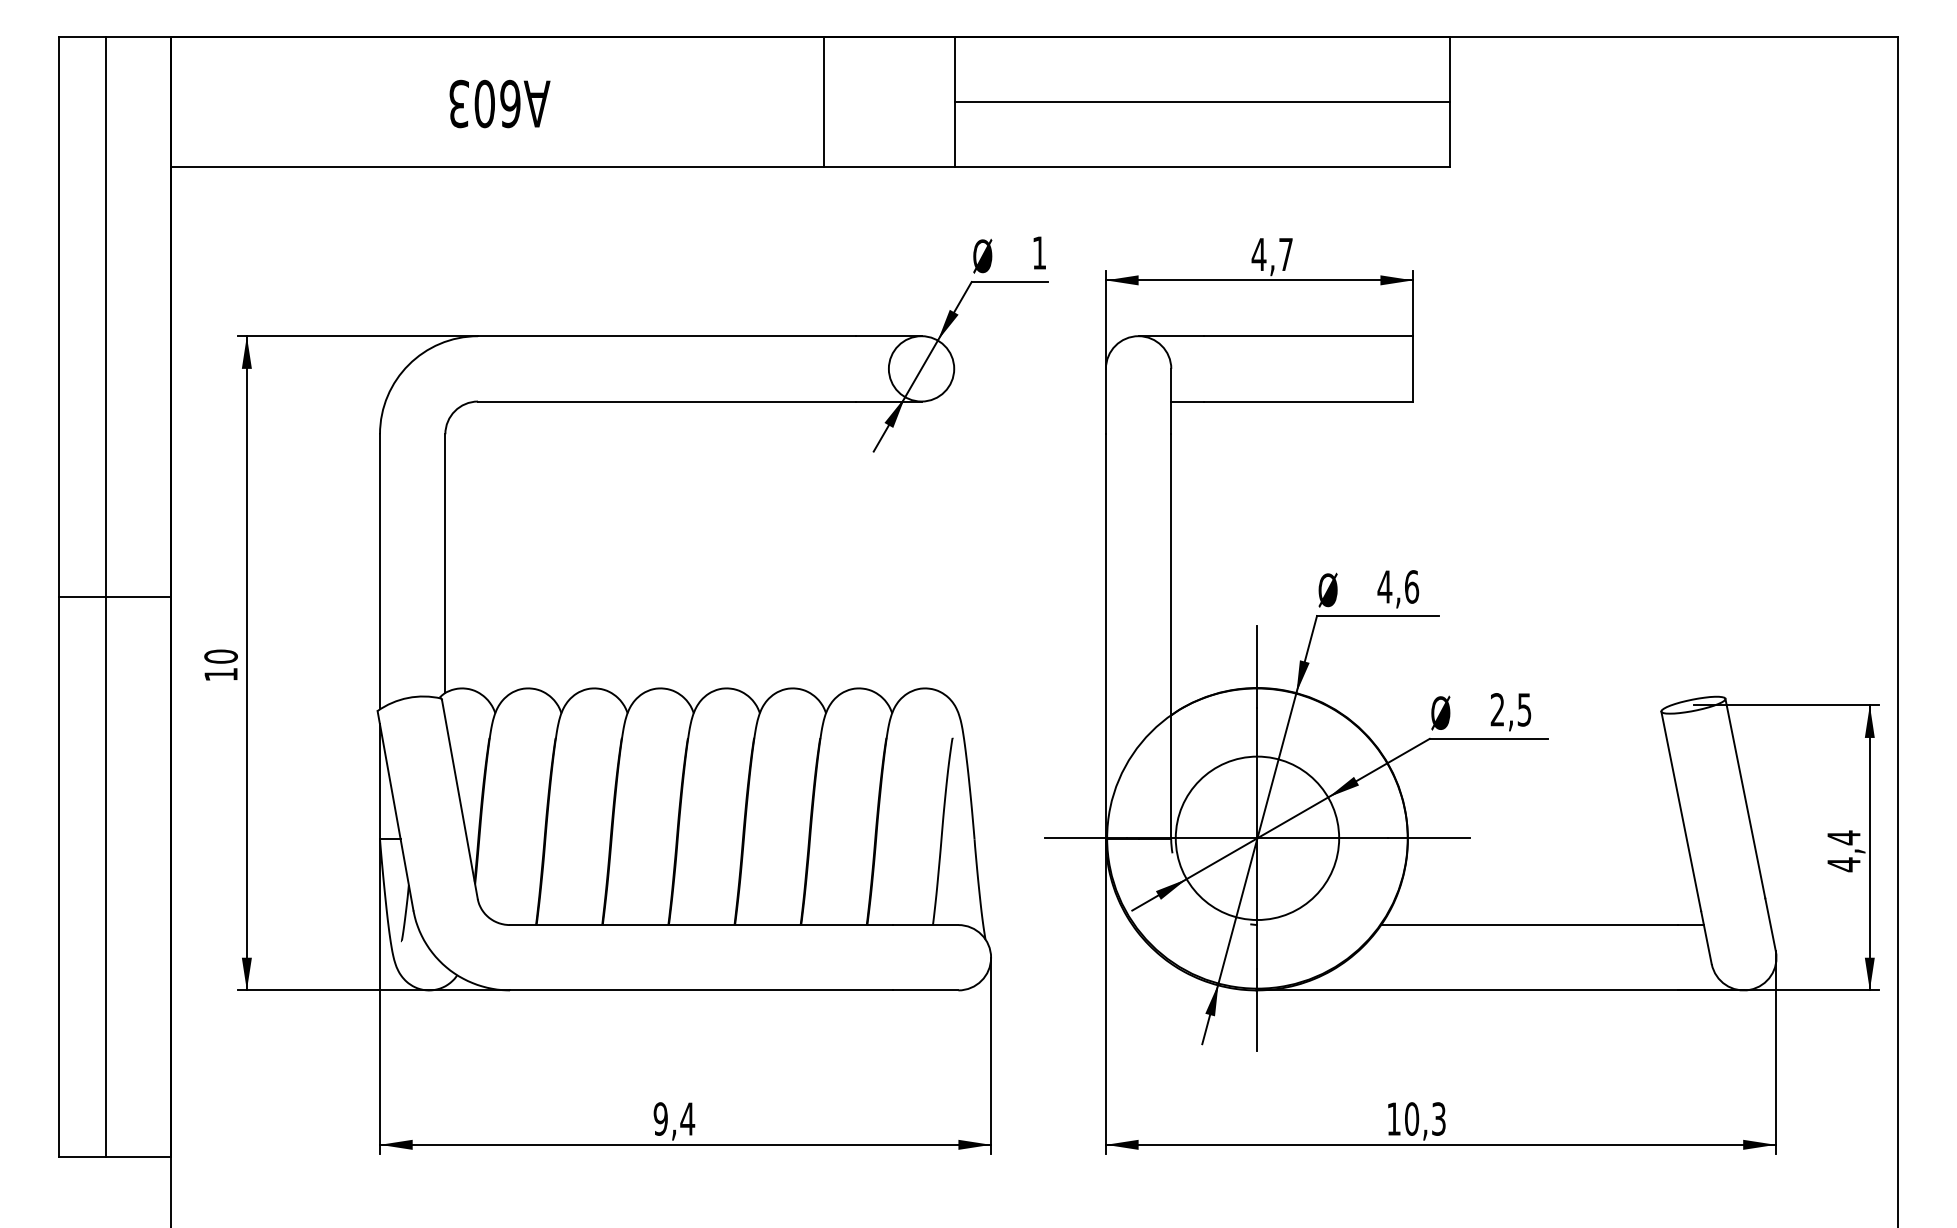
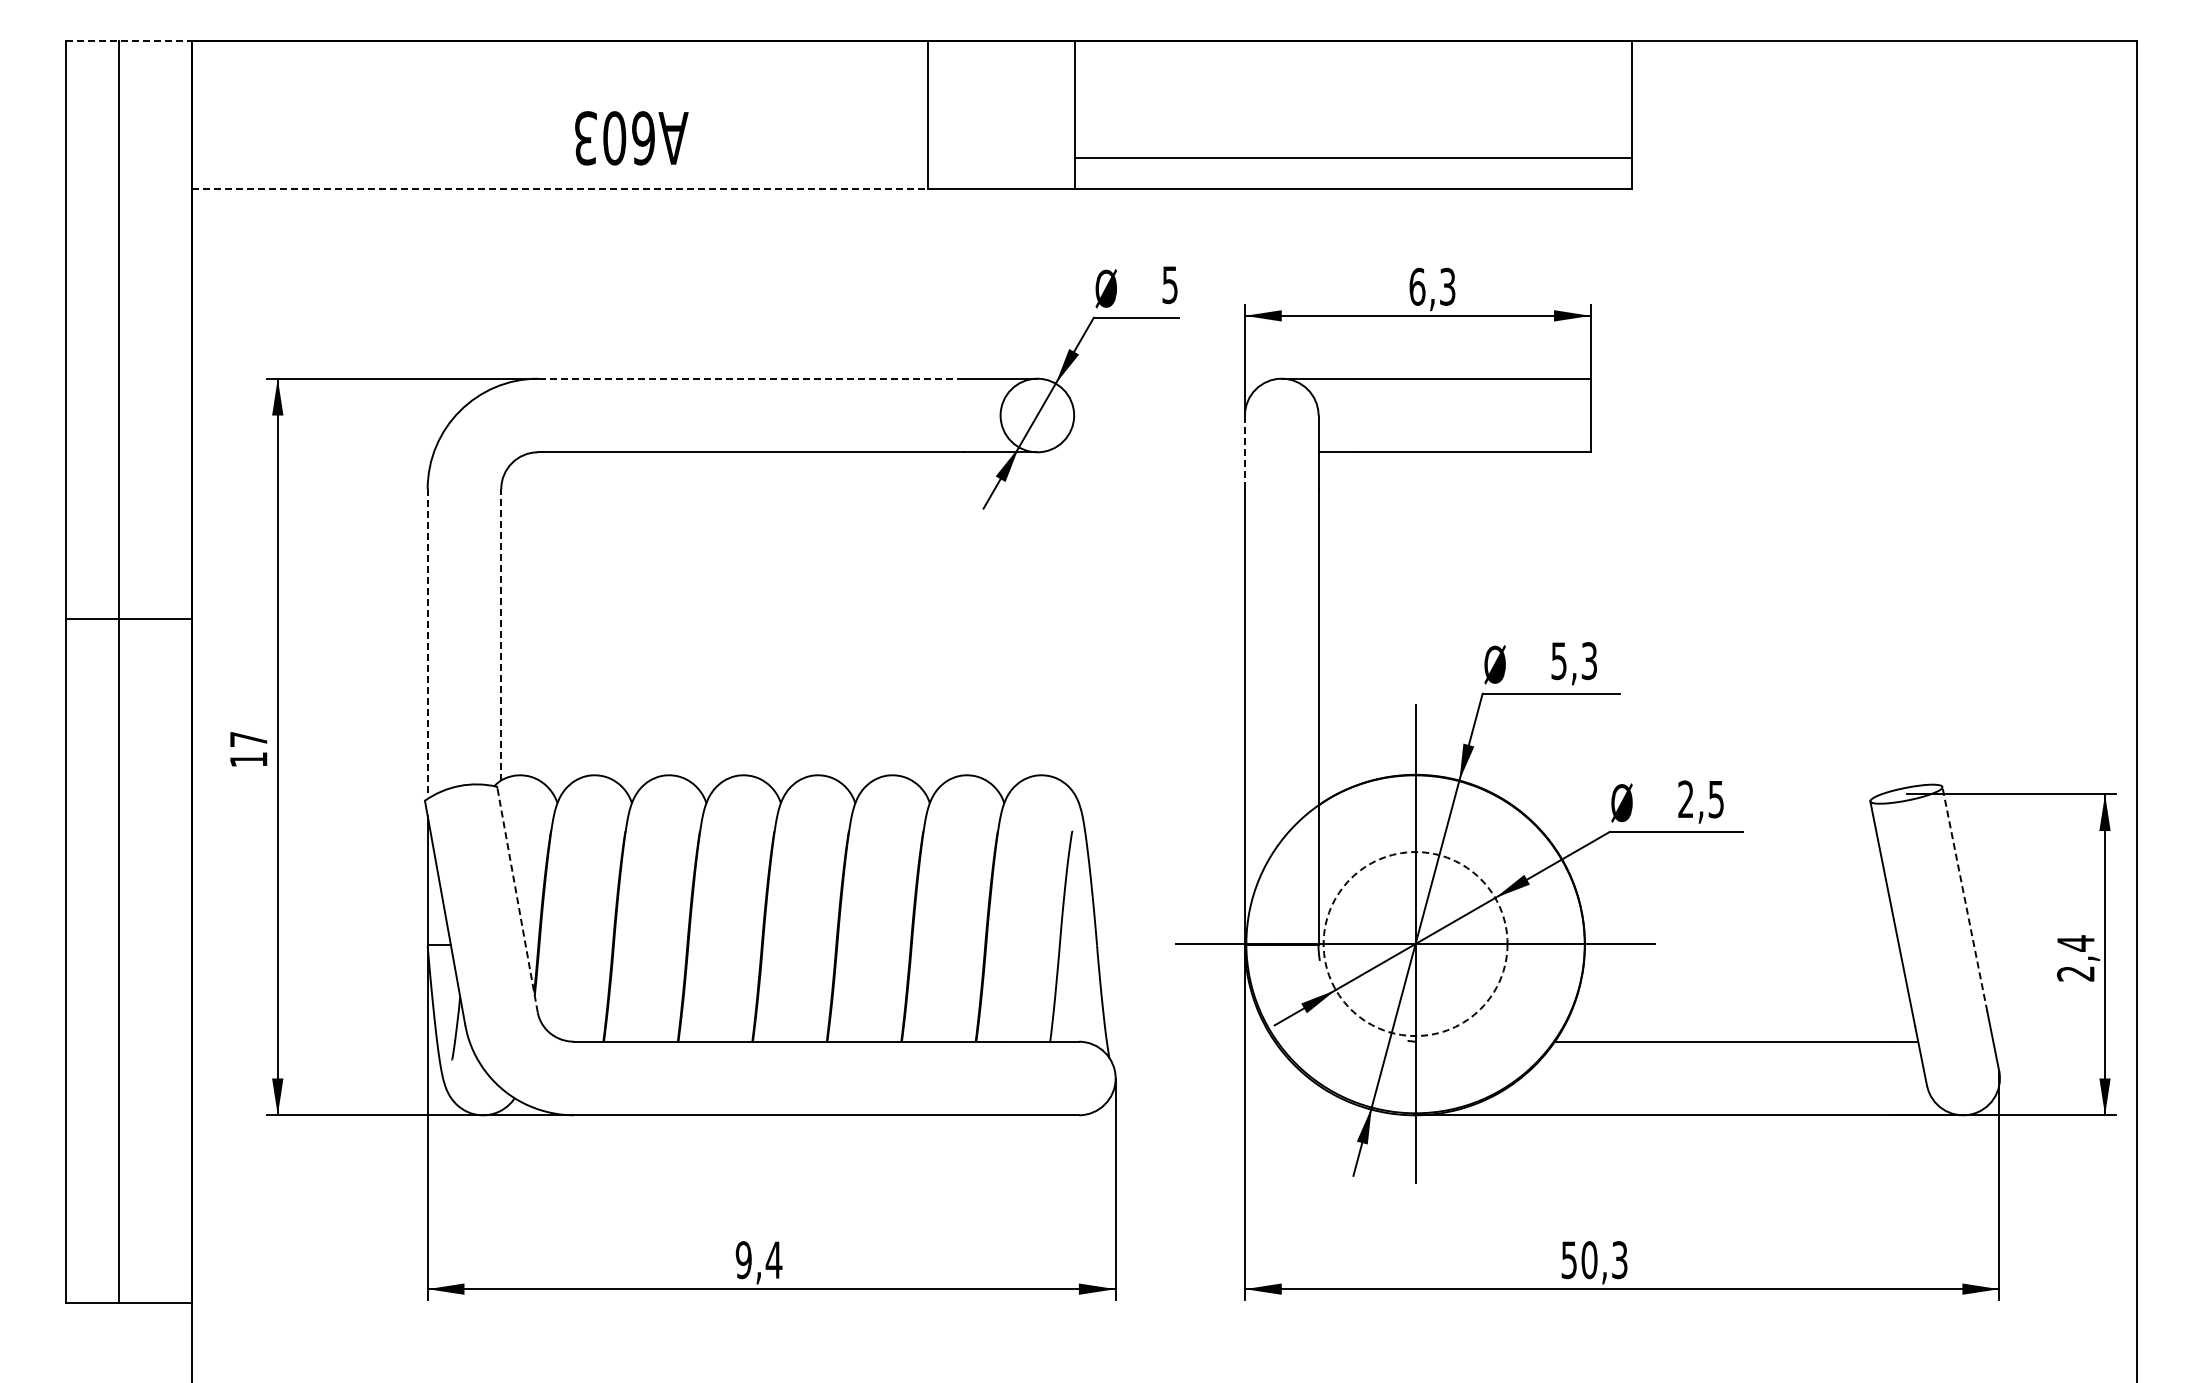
line: (115, 36) -> (129, 41), solid -> dashed
line: (1202, 101) -> (1353, 157), moved
text: (499, 104) -> (631, 138), moved
line: (497, 167) -> (560, 188), solid -> dashed
text: (1038, 253) -> (1169, 285), 1 -> 5
text: (1272, 254) -> (1432, 286), 4,7 -> 6,3
line: (666, 335) -> (750, 378), solid -> dashed
line: (1105, 401) -> (1244, 452), solid -> dashed
line: (445, 563) -> (501, 634), solid -> dashed
line: (379, 571) -> (427, 643), solid -> dashed
text: (1397, 587) -> (1573, 661), 4,6 -> 5,3
line: (115, 597) -> (129, 619), moved
text: (220, 656) -> (248, 739), 10 -> 17
line: (459, 798) -> (517, 899), solid -> dashed
line: (1745, 798) -> (1964, 899), solid -> dashed
circle: (1257, 838) -> (1415, 944), solid -> dashed
text: (1843, 864) -> (2075, 973), 4,4 -> 2,4
text: (1393, 1119) -> (1568, 1260), 10,3 -> 50,3

